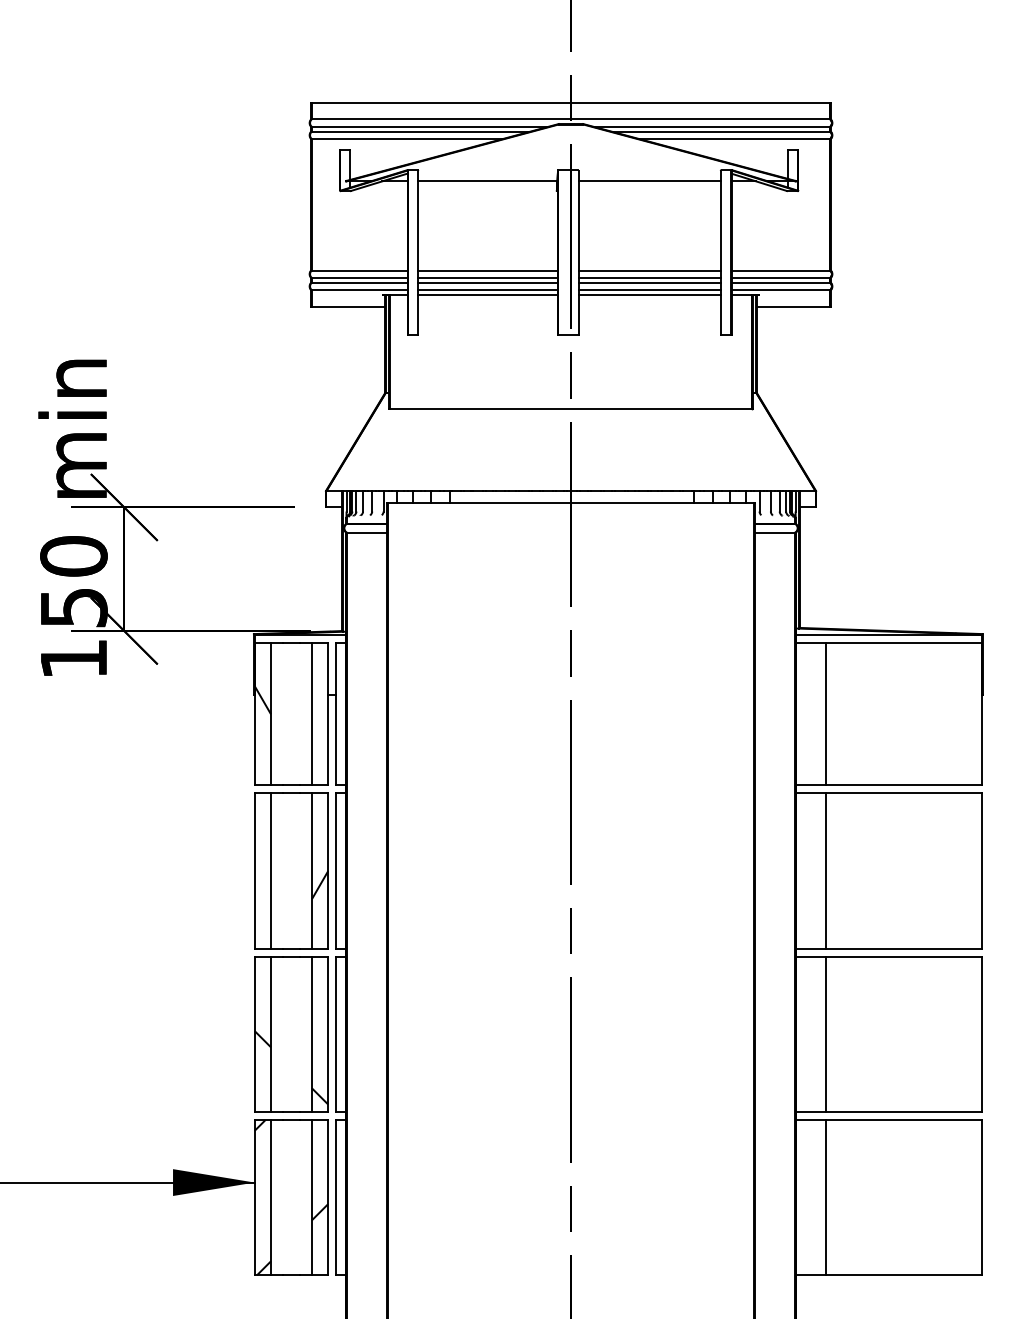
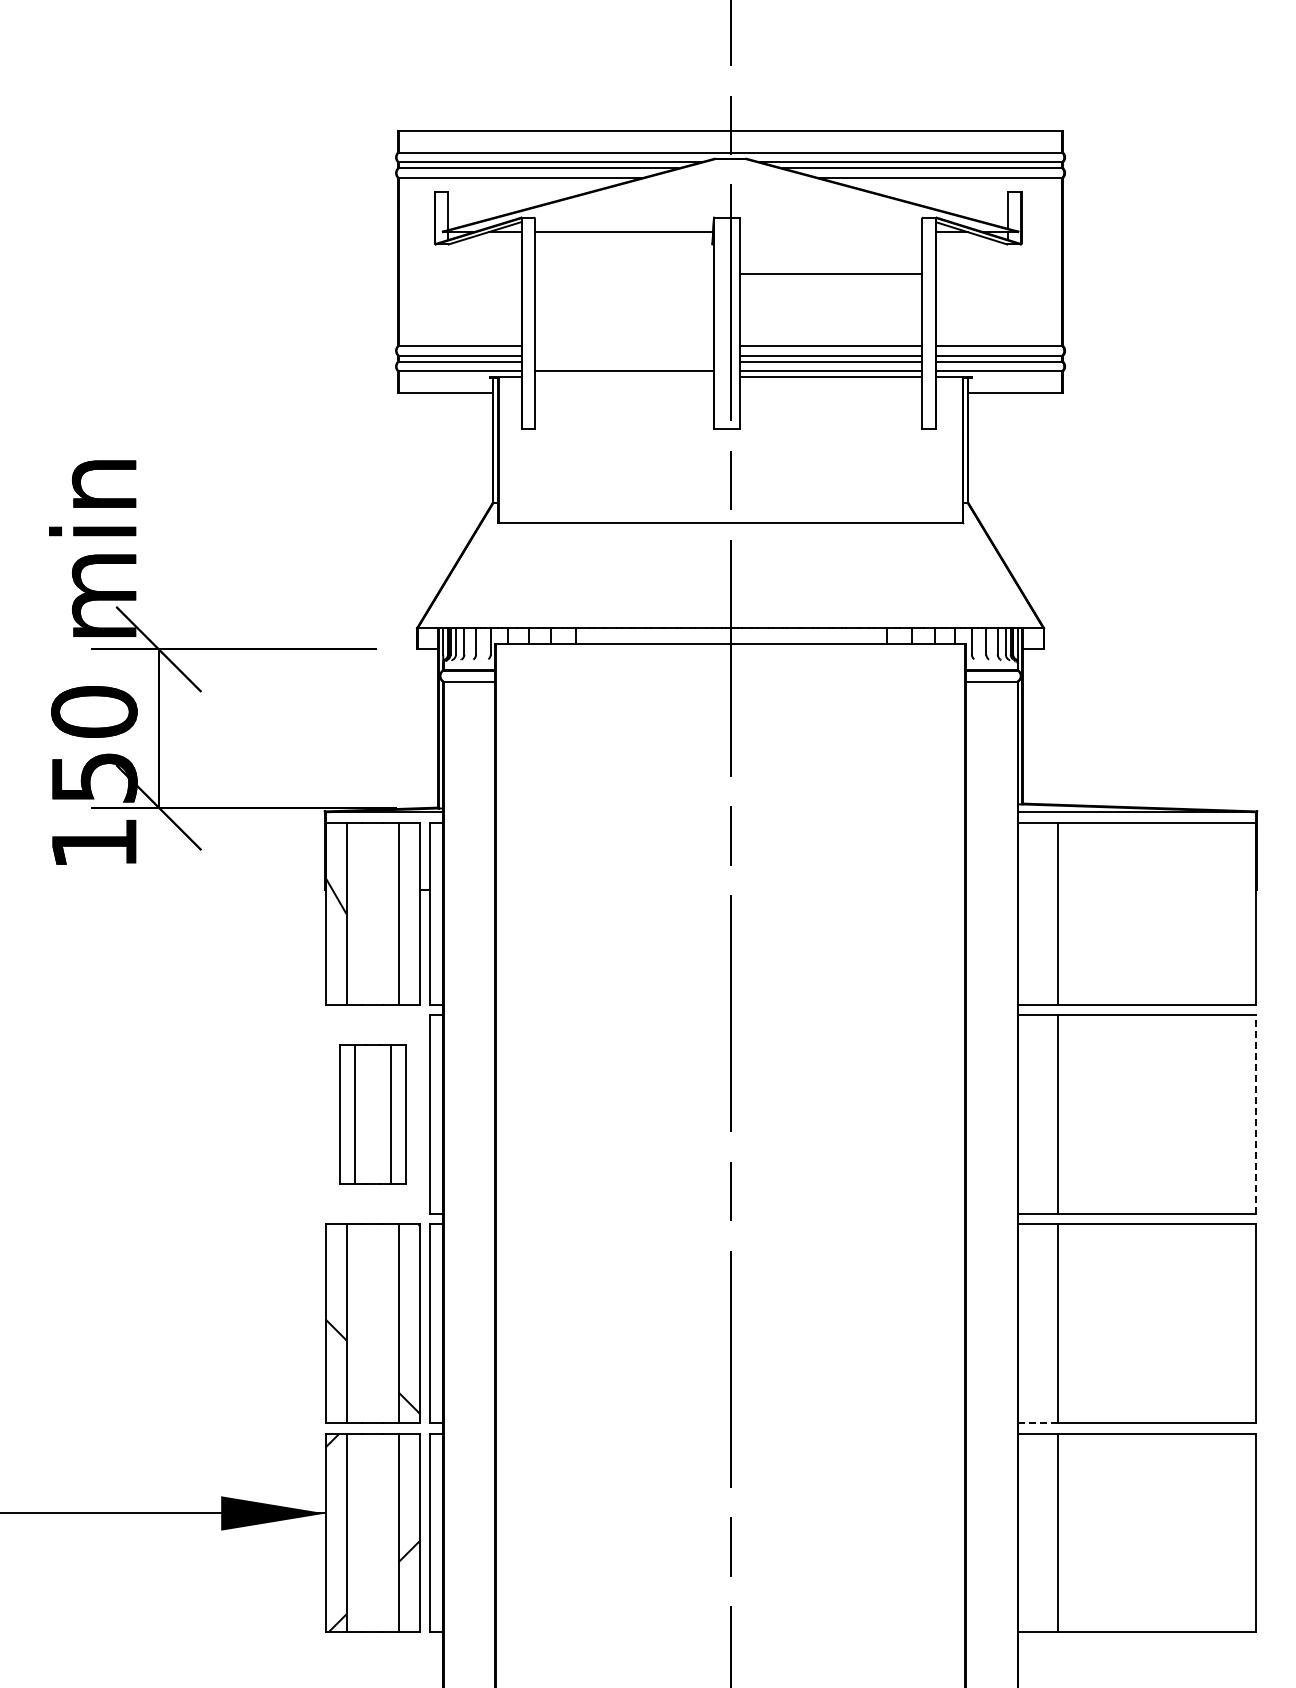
line: (649, 181) -> (831, 274), moved
line: (488, 270) -> (624, 346), removed
line: (488, 277) -> (624, 355), removed
line: (488, 282) -> (624, 361), removed
line: (488, 294) -> (624, 376), removed
part: (291, 870) -> (372, 1114), size x0.7
line: (981, 870) -> (1256, 1114), solid -> dashed
line: (810, 1112) -> (1037, 1423), solid -> dashed

